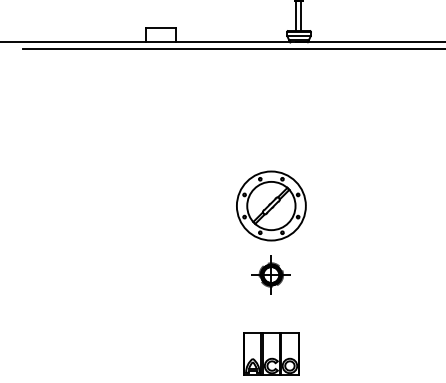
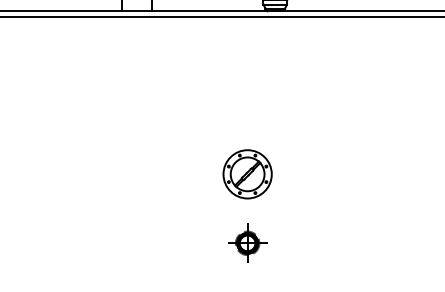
part: (271, 205) -> (247, 173), size x0.7

